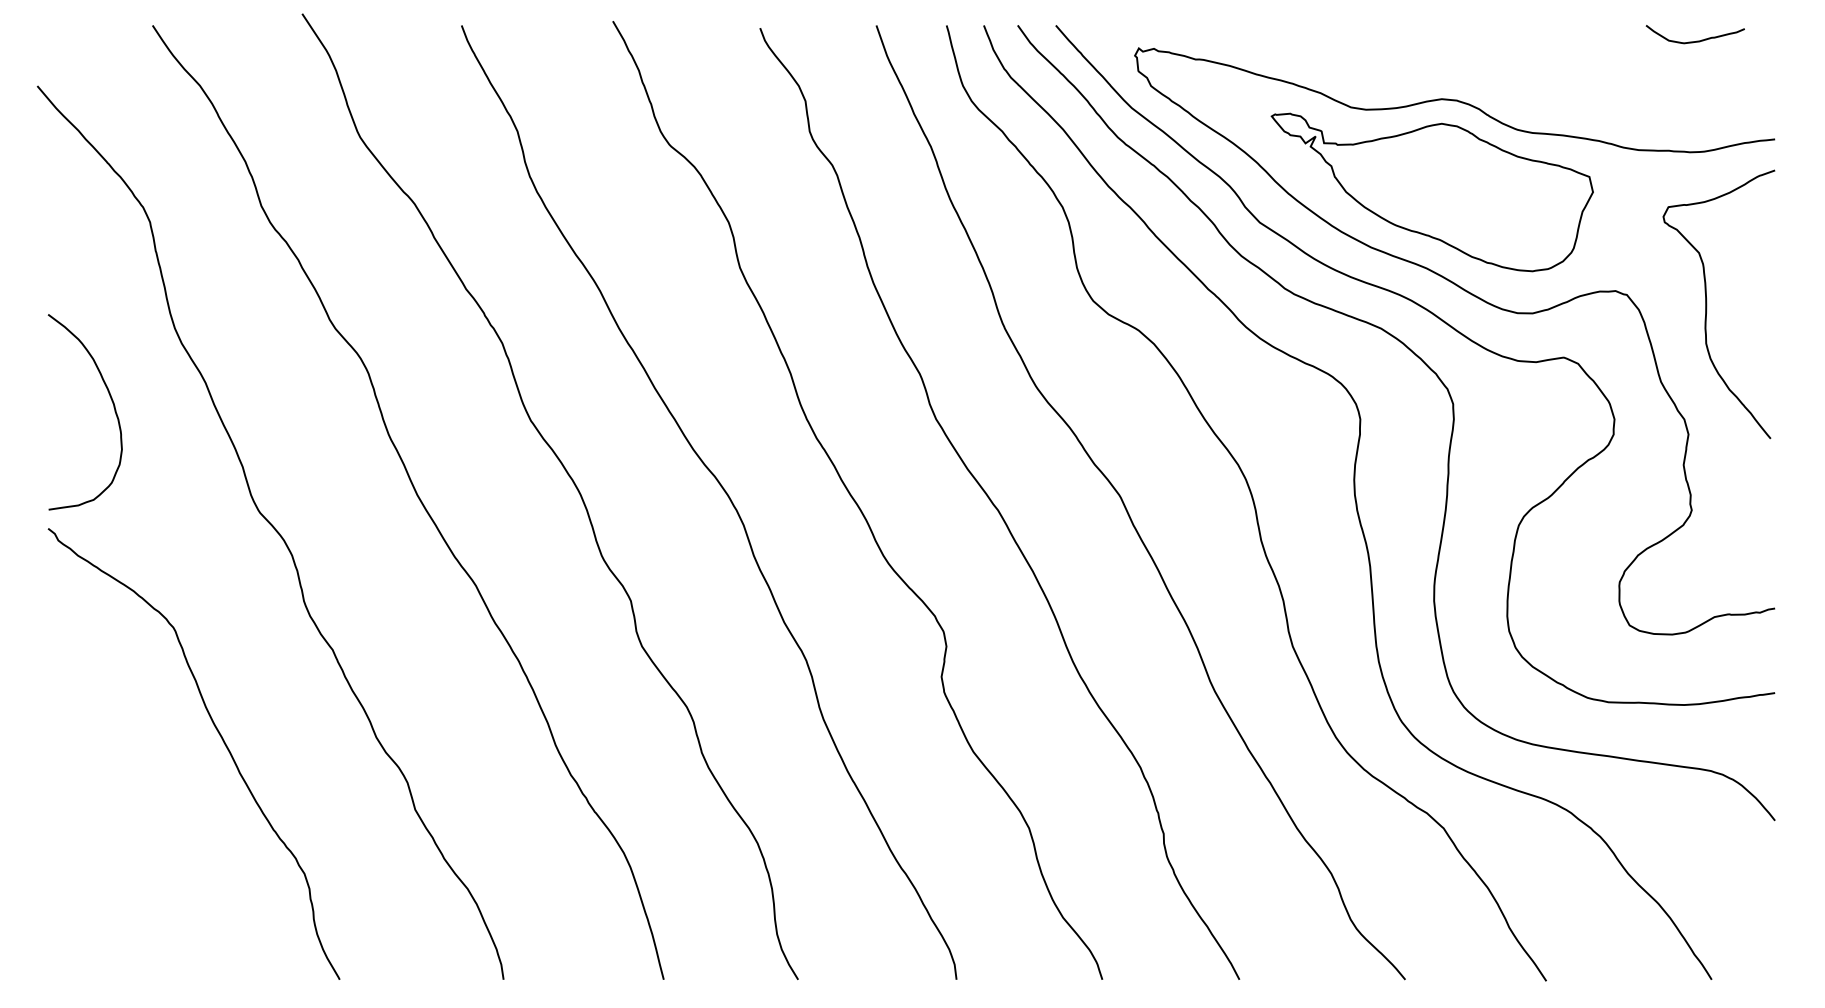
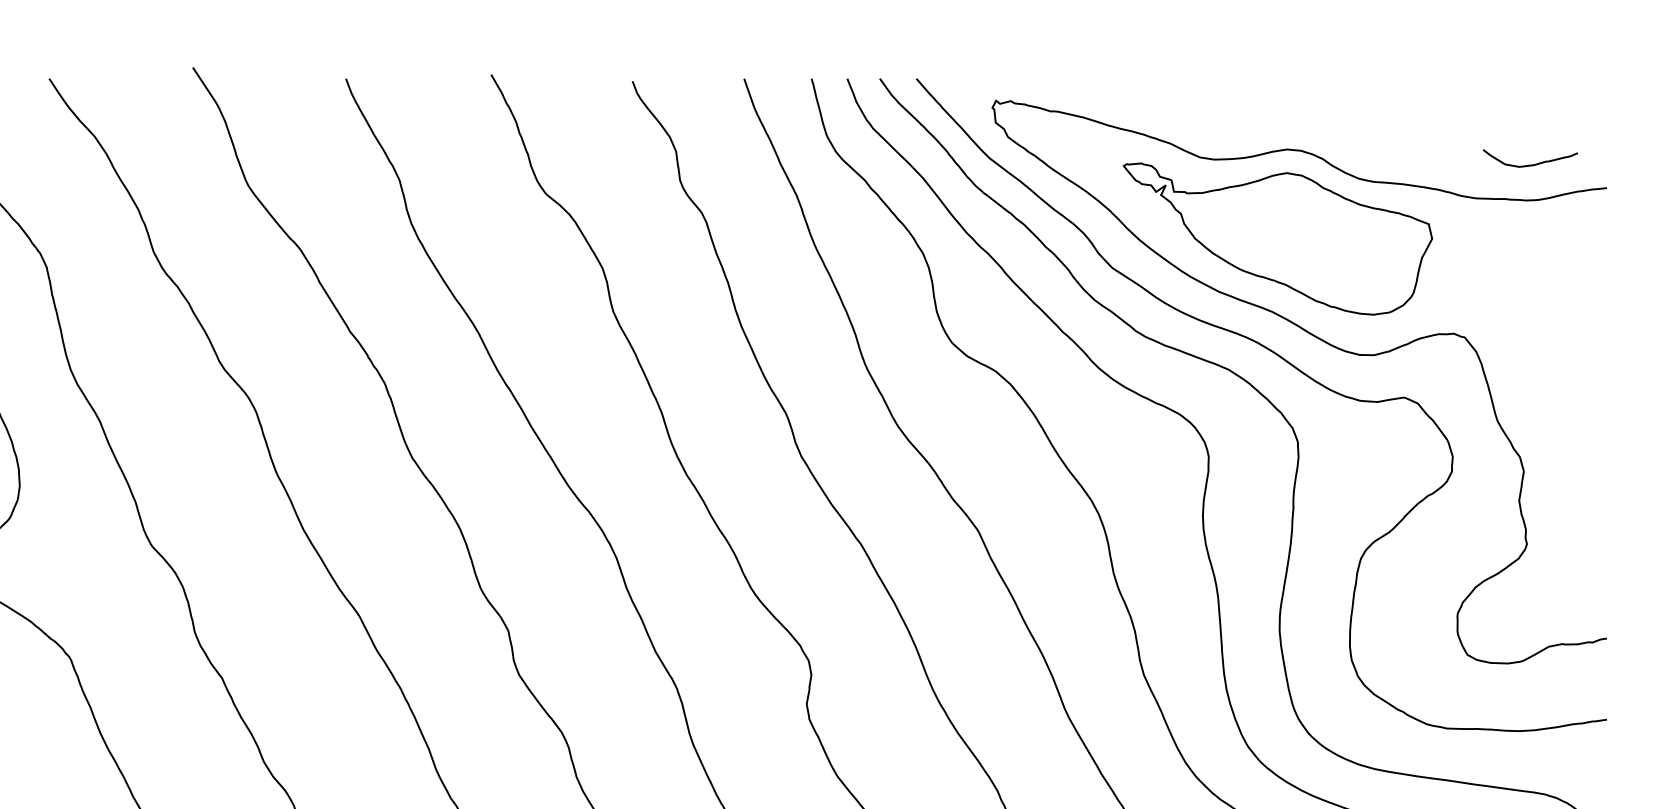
curve: (1696, 40) -> (1531, 164), moved
curve: (1707, 304) -> (1542, 346), removed

